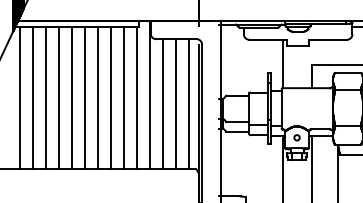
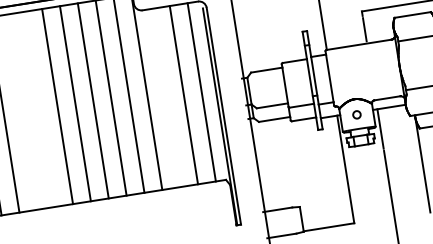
line: (58, 97) -> (21, 111), removed
line: (71, 97) -> (39, 108), removed
line: (163, 104) -> (166, 98), removed

